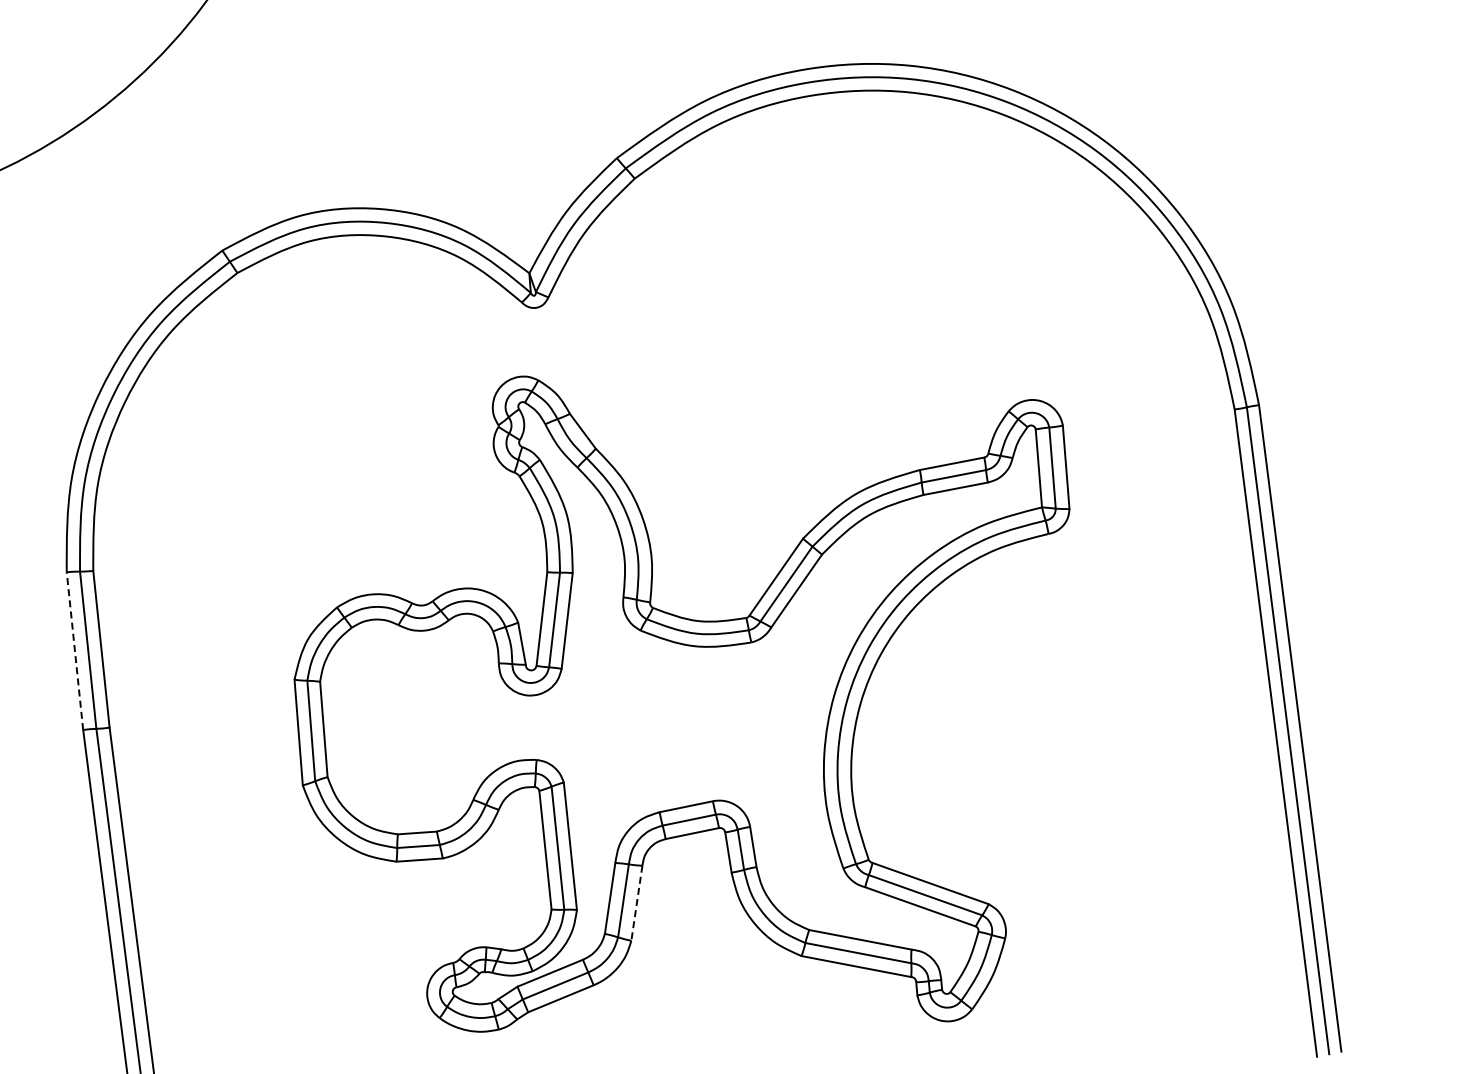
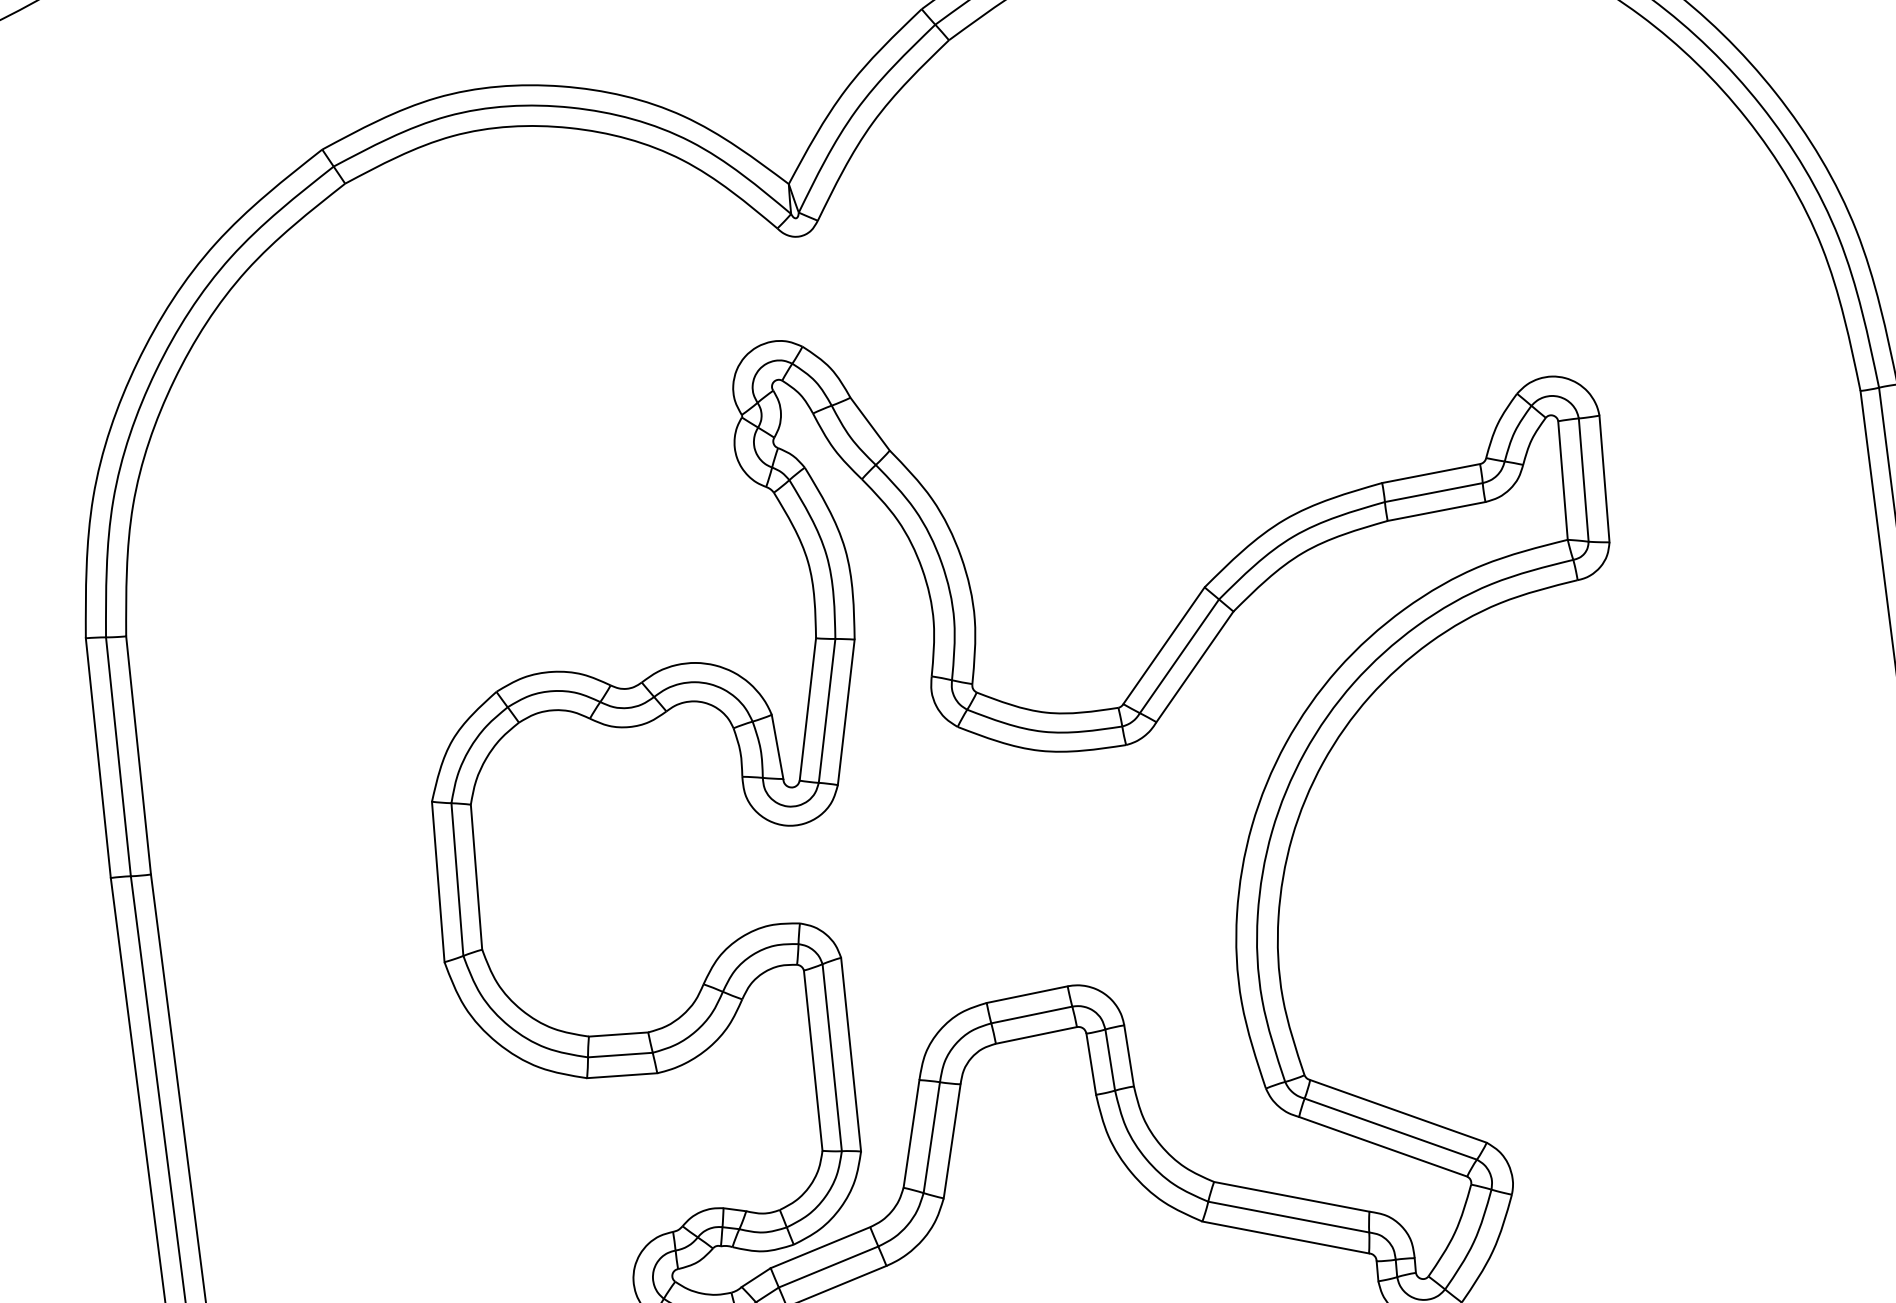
line: (74, 650) -> (97, 757), dashed -> solid
line: (636, 903) -> (951, 1141), dashed -> solid

